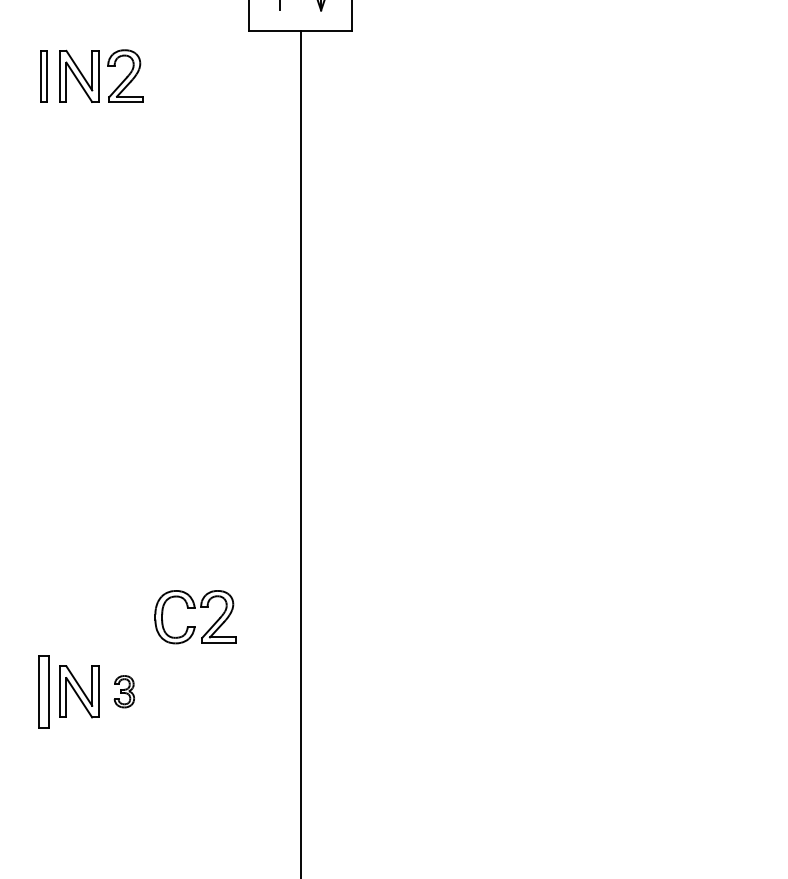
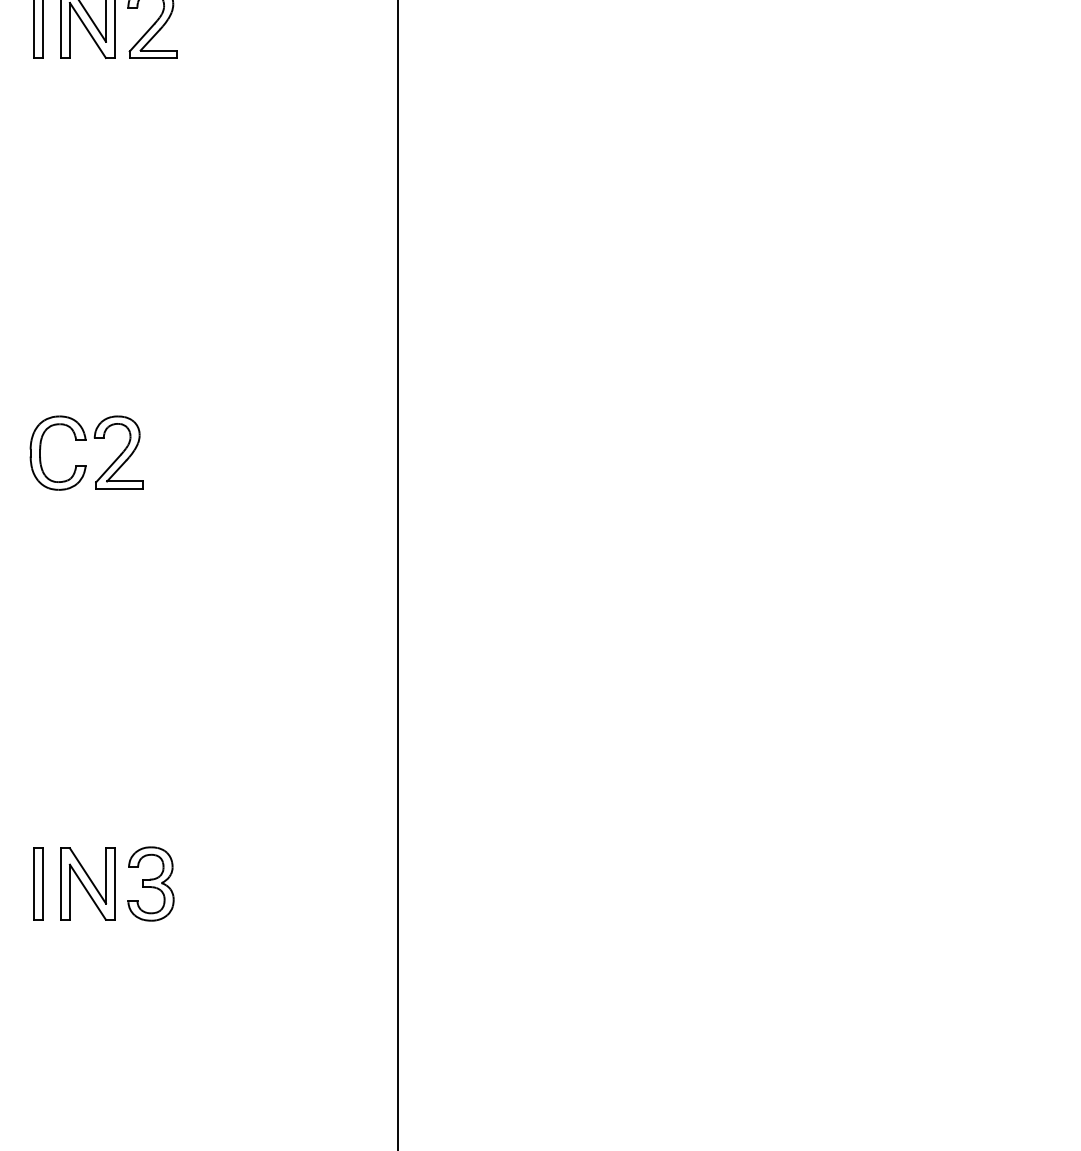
part: (195, 608) -> (86, 441), moved
part: (43, 691) -> (37, 883), size x0.71
part: (124, 691) -> (151, 883), size x1.67

